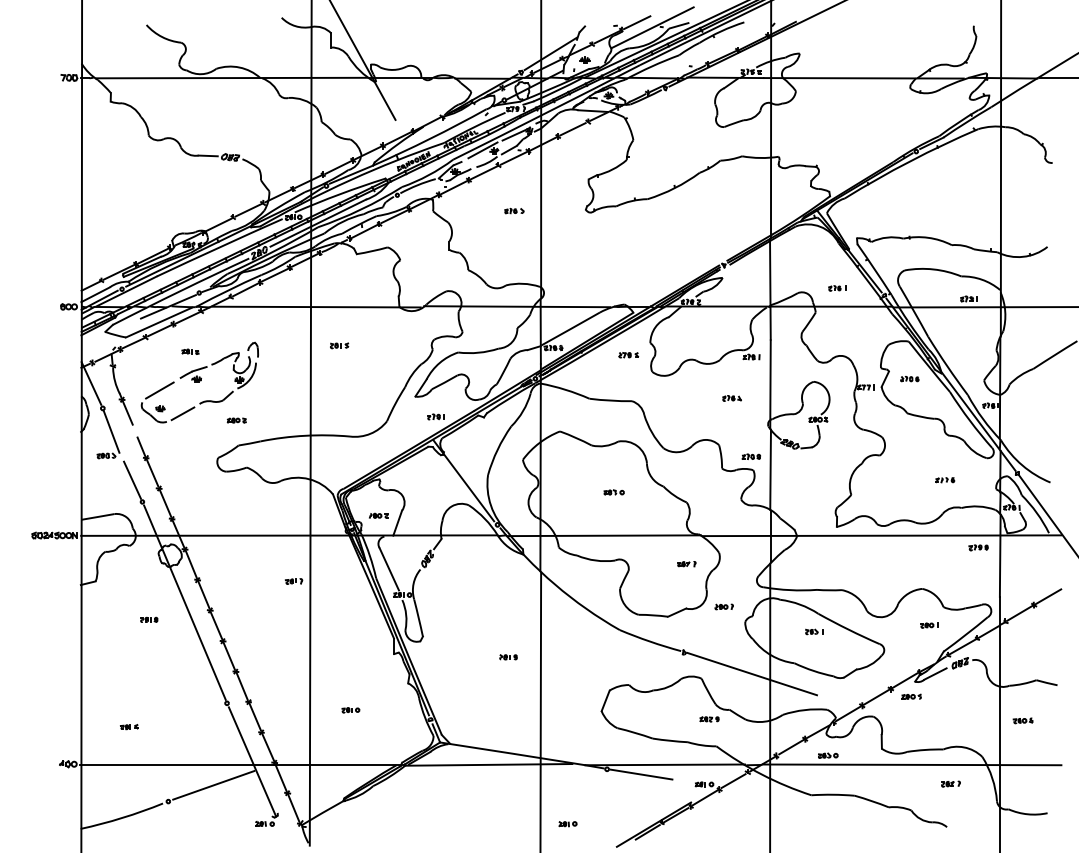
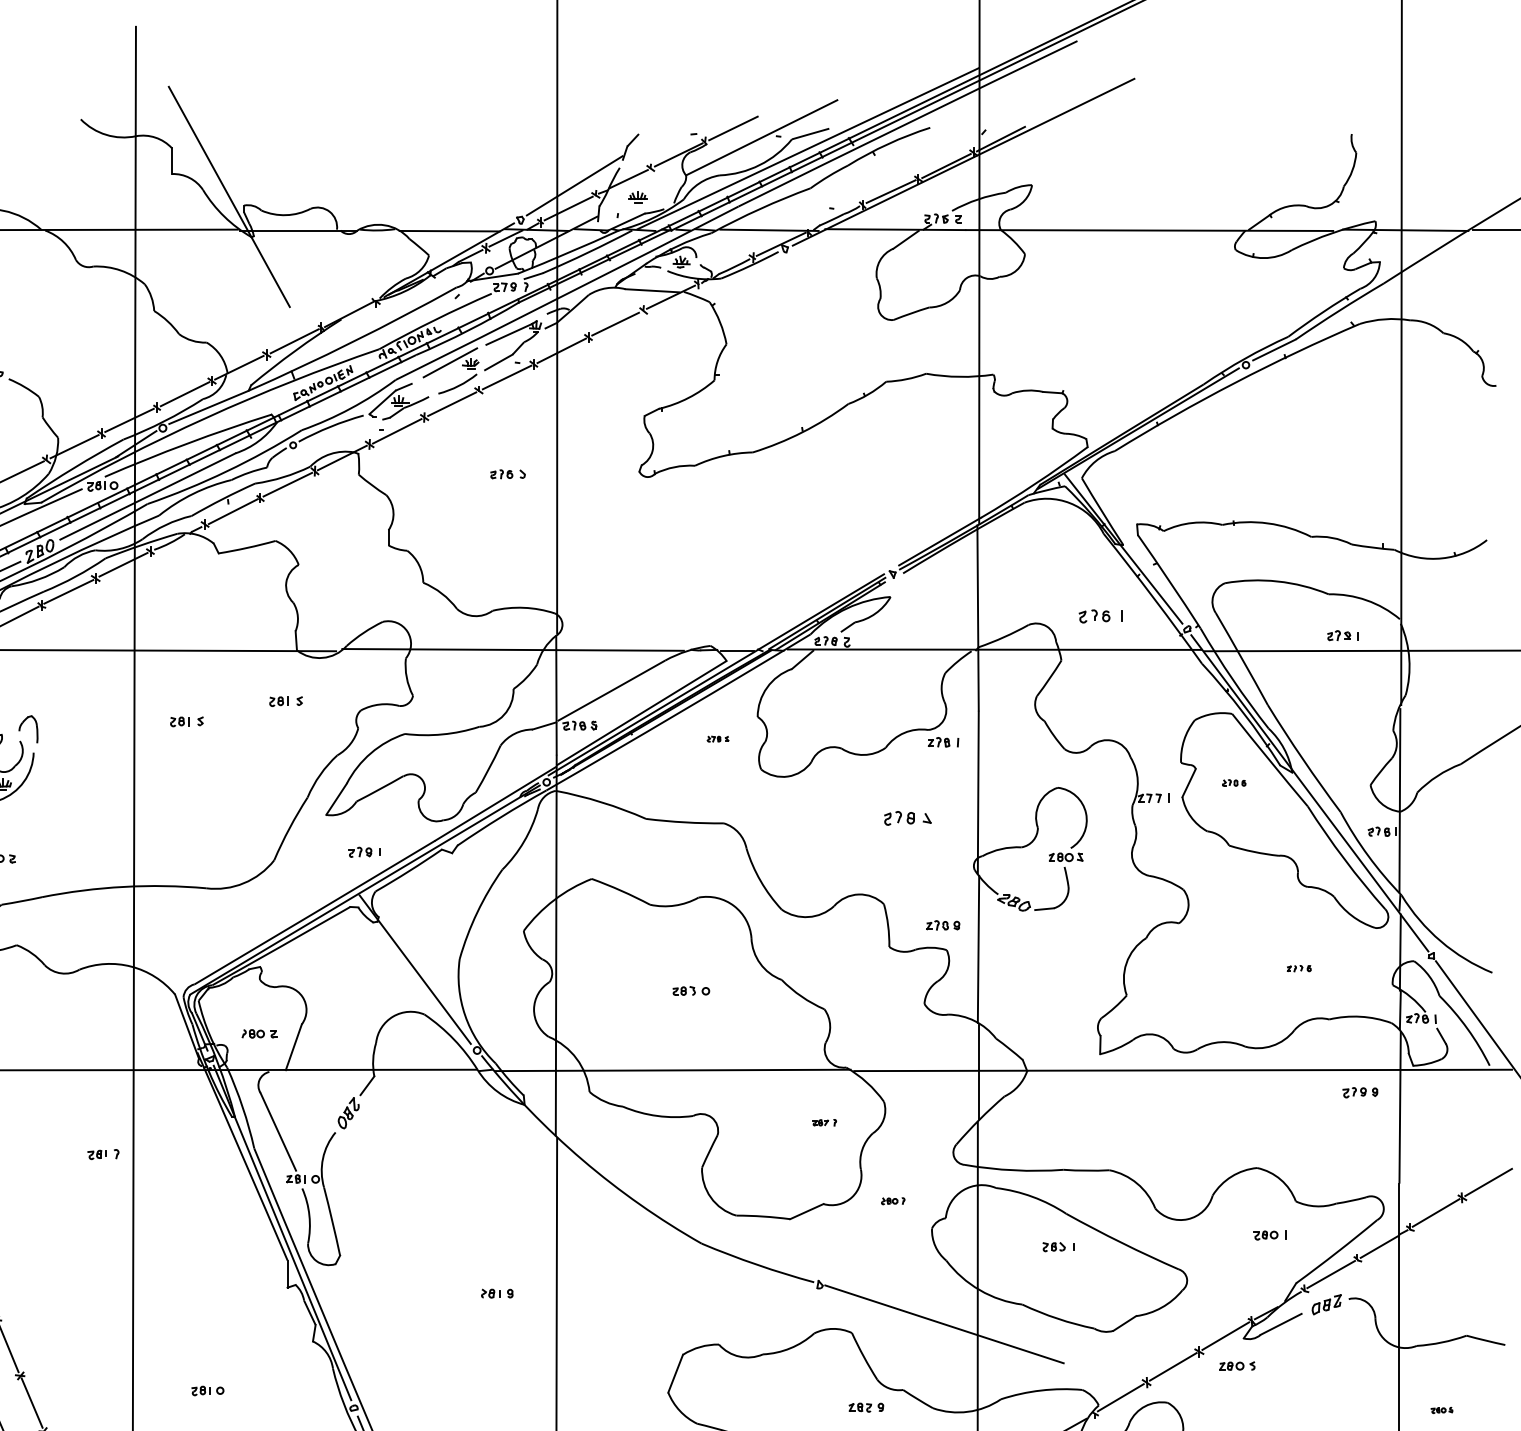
part: (837, 288) -> (1101, 616), size x1.4
part: (393, 334) -> (286, 700), added
part: (628, 355) -> (717, 739), size x0.6
part: (909, 379) -> (1233, 783), size x0.7
part: (731, 398) -> (906, 818), size x1.4
part: (945, 480) -> (1299, 968), size x0.7
part: (686, 564) -> (824, 1123), size x0.7
part: (723, 606) -> (892, 1200), size x0.7
part: (1022, 720) -> (1440, 1409), size x0.6

